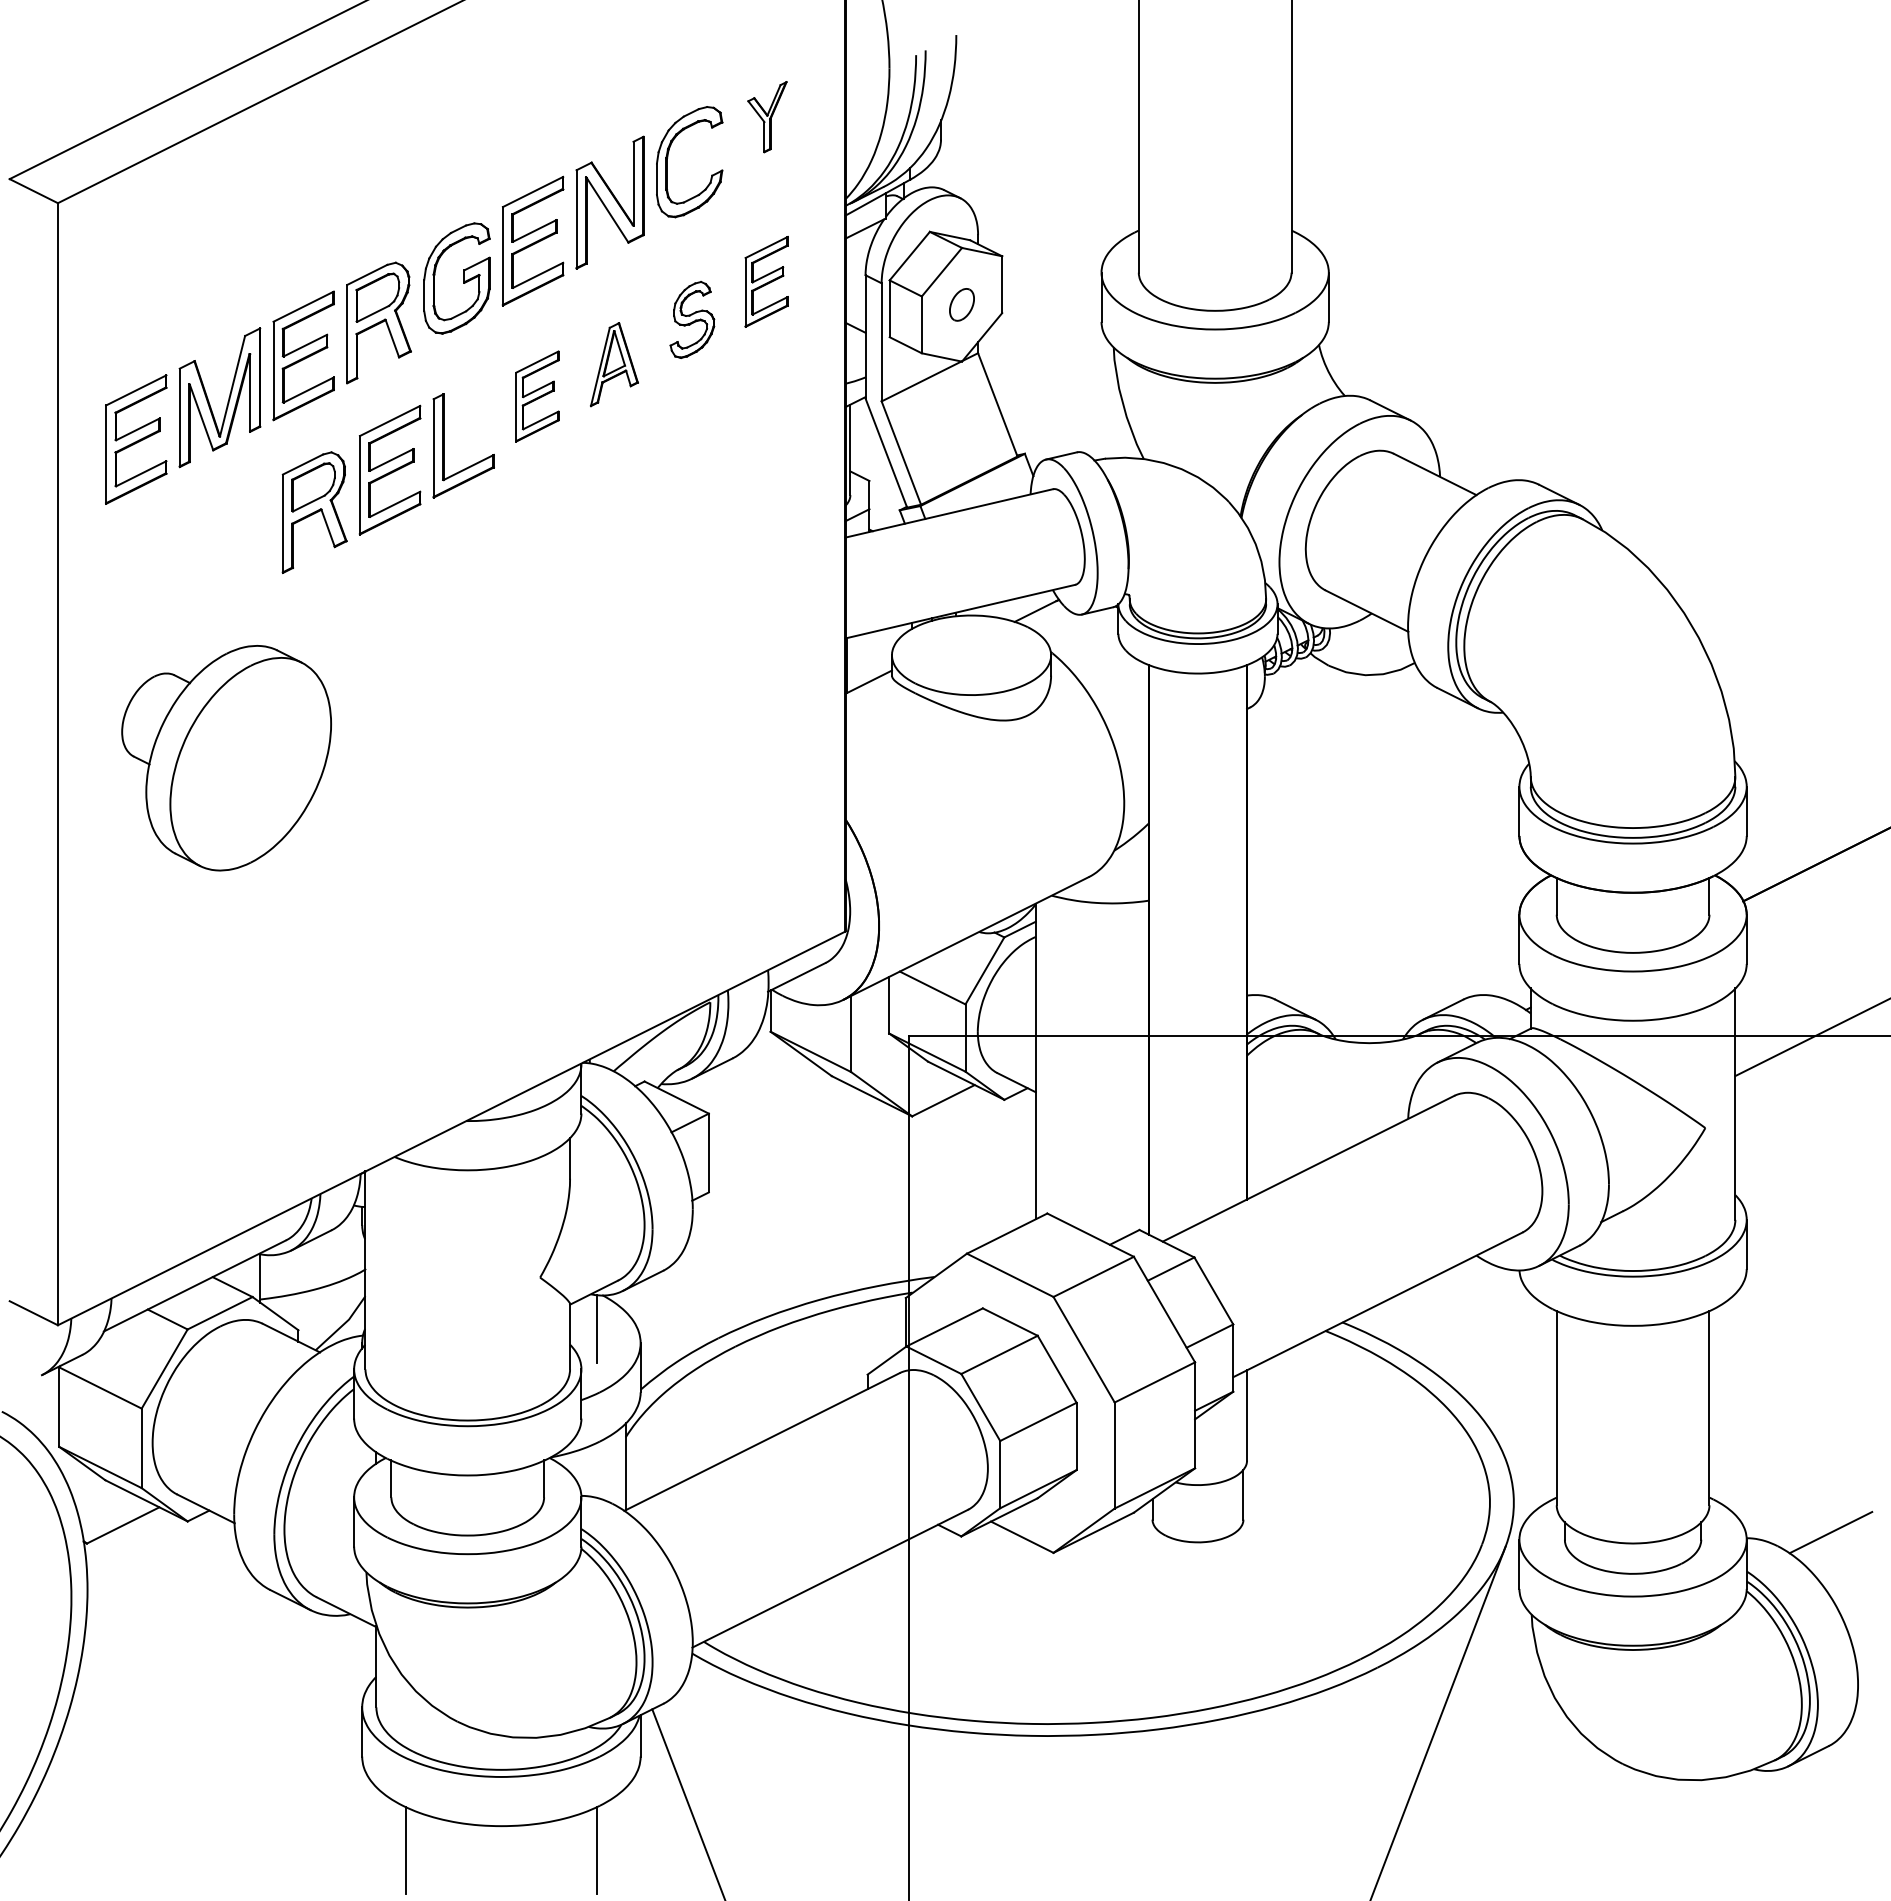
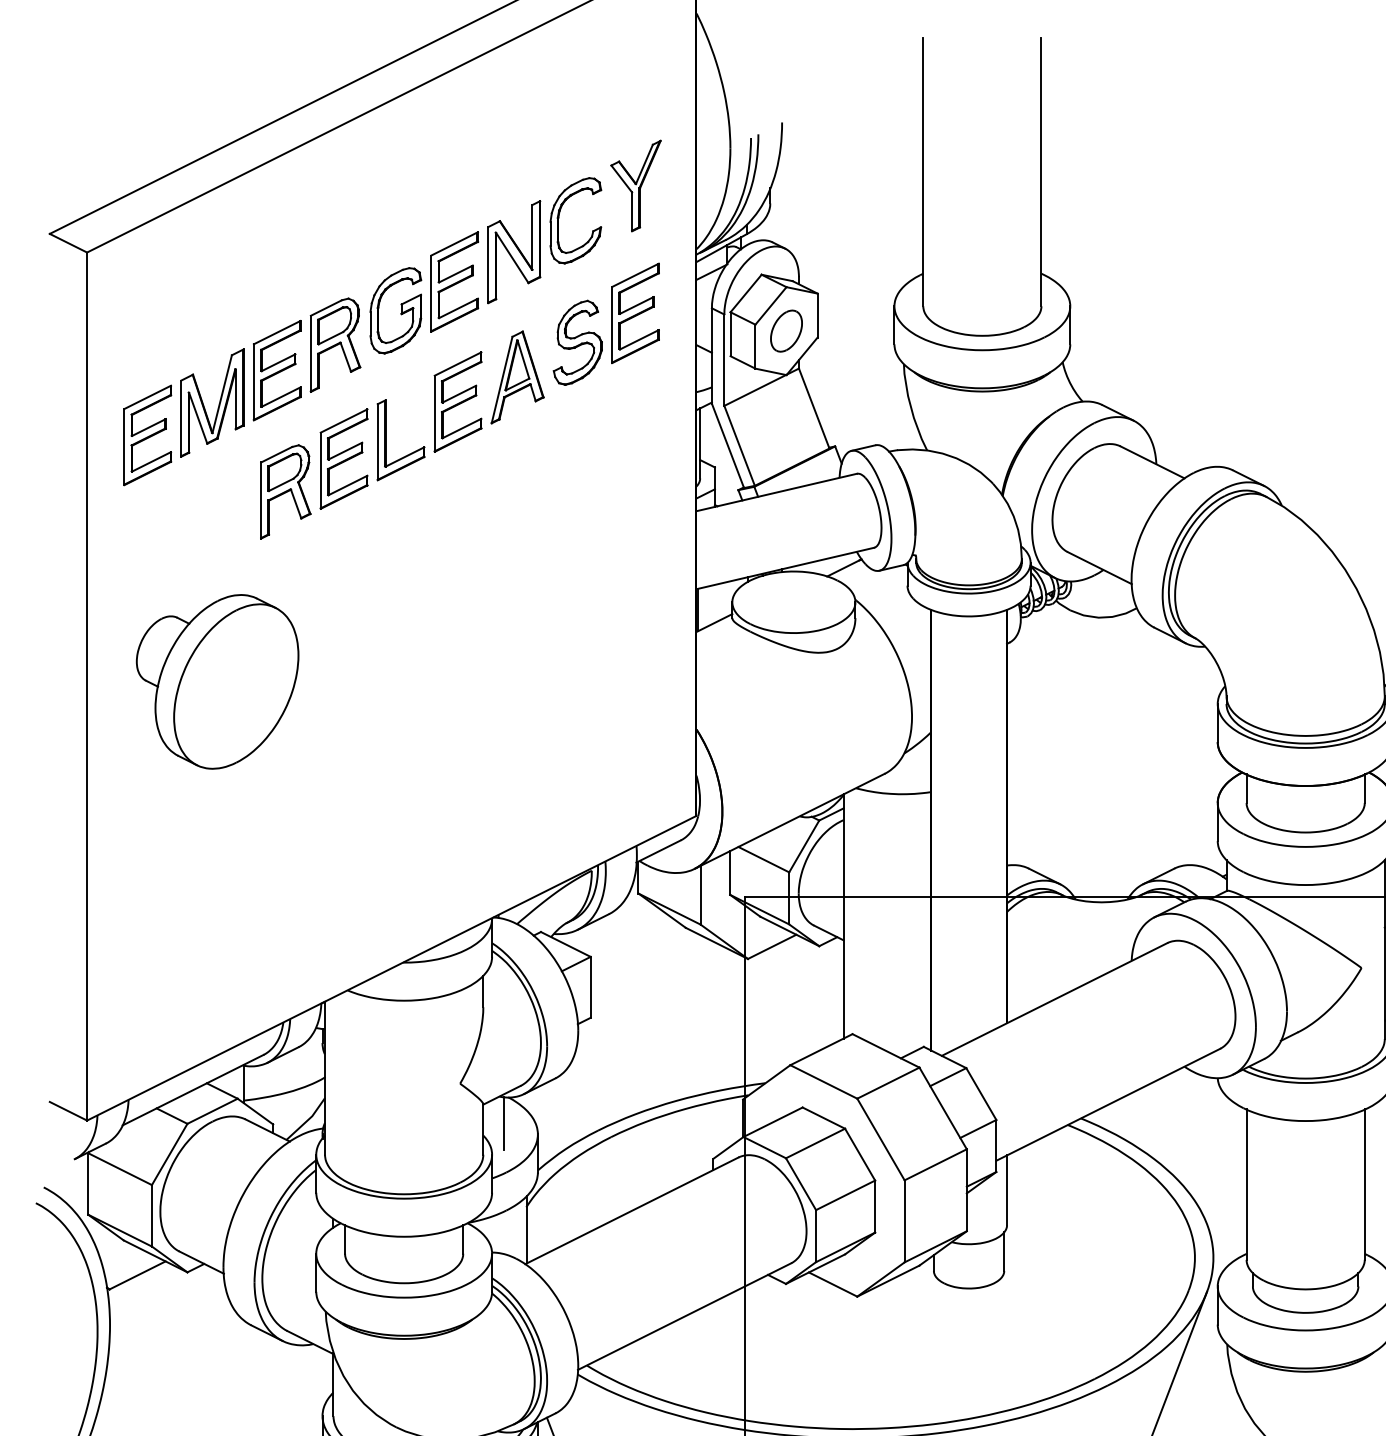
part: (767, 116) -> (636, 185), size x1.67
part: (766, 281) -> (635, 313), size x1.43
part: (961, 304) -> (786, 330), size x1.67
part: (692, 319) -> (578, 342), size x1.43
part: (614, 364) -> (517, 377), size x1.43
part: (537, 396) -> (458, 402), size x1.43

